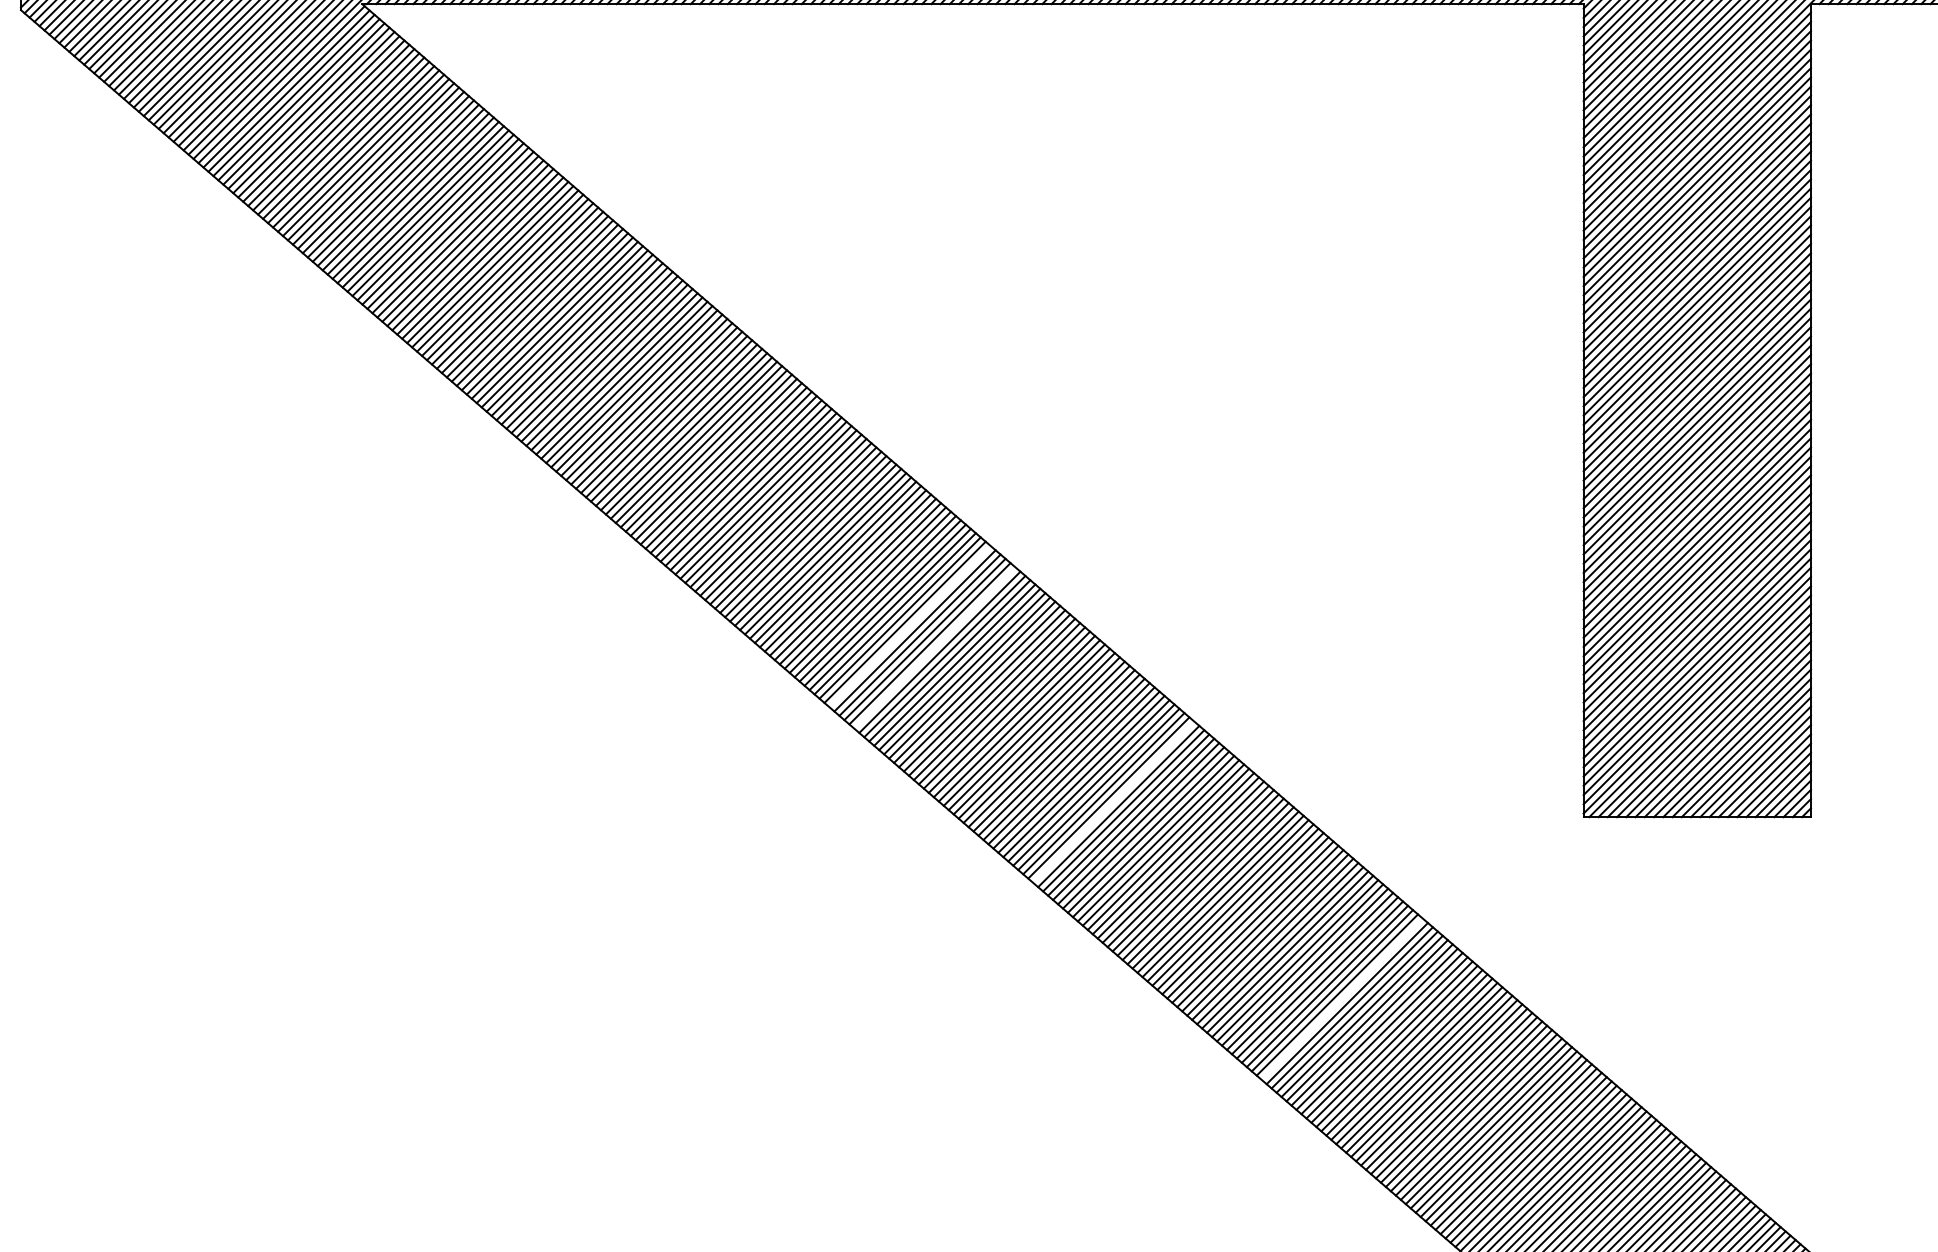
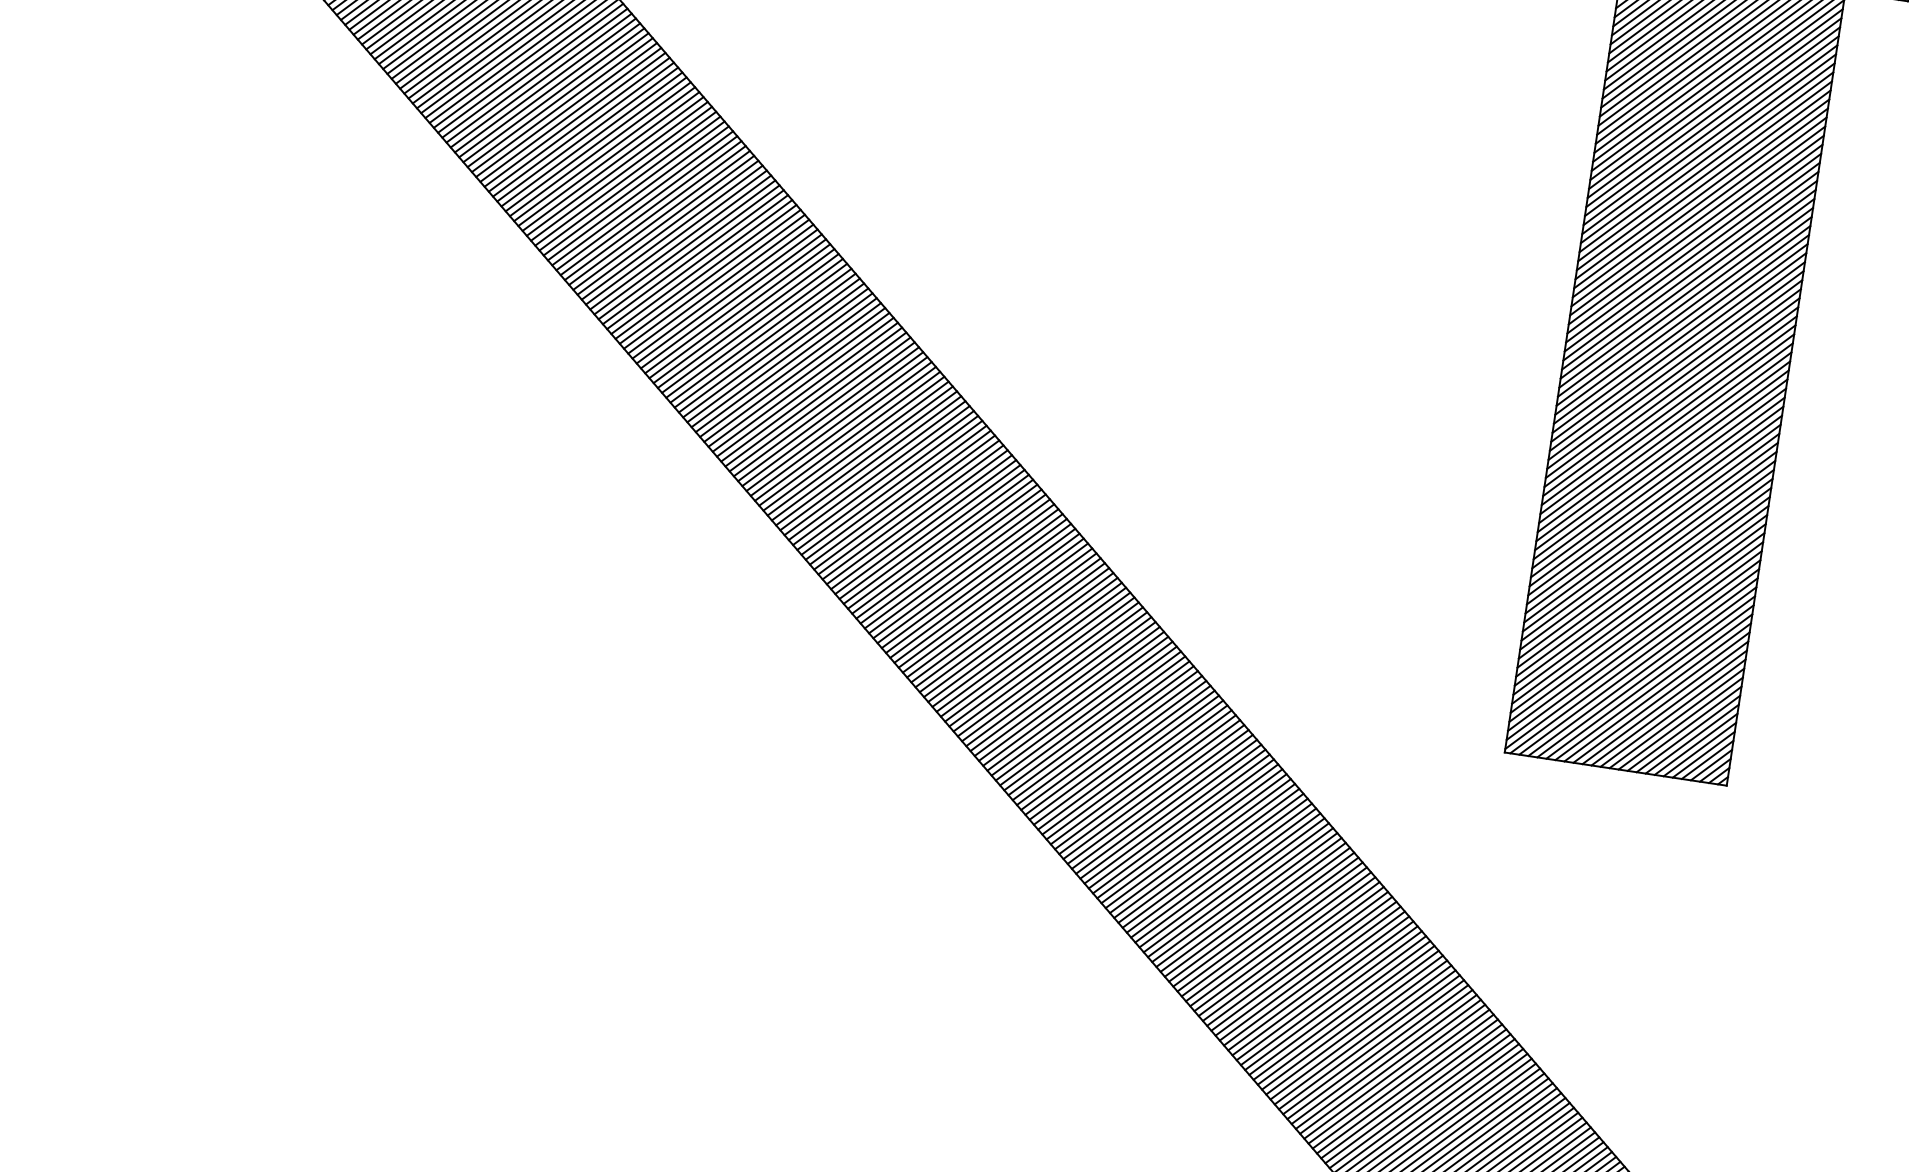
line: (909, 626) -> (874, 468), added
line: (934, 647) -> (895, 492), added
line: (1113, 801) -> (1048, 668), added
line: (1342, 998) -> (1242, 894), added

